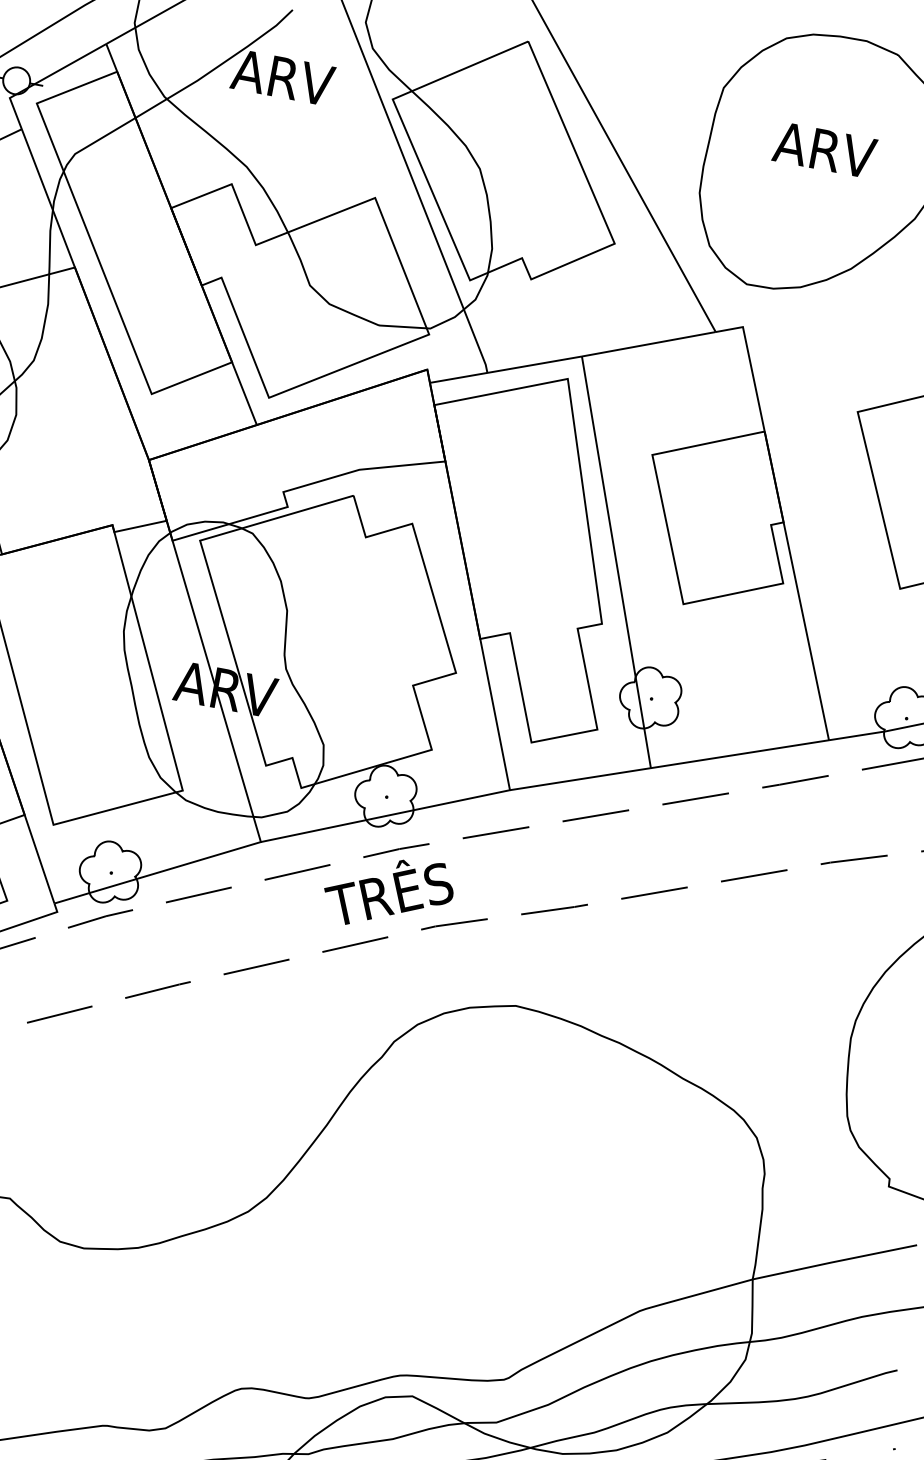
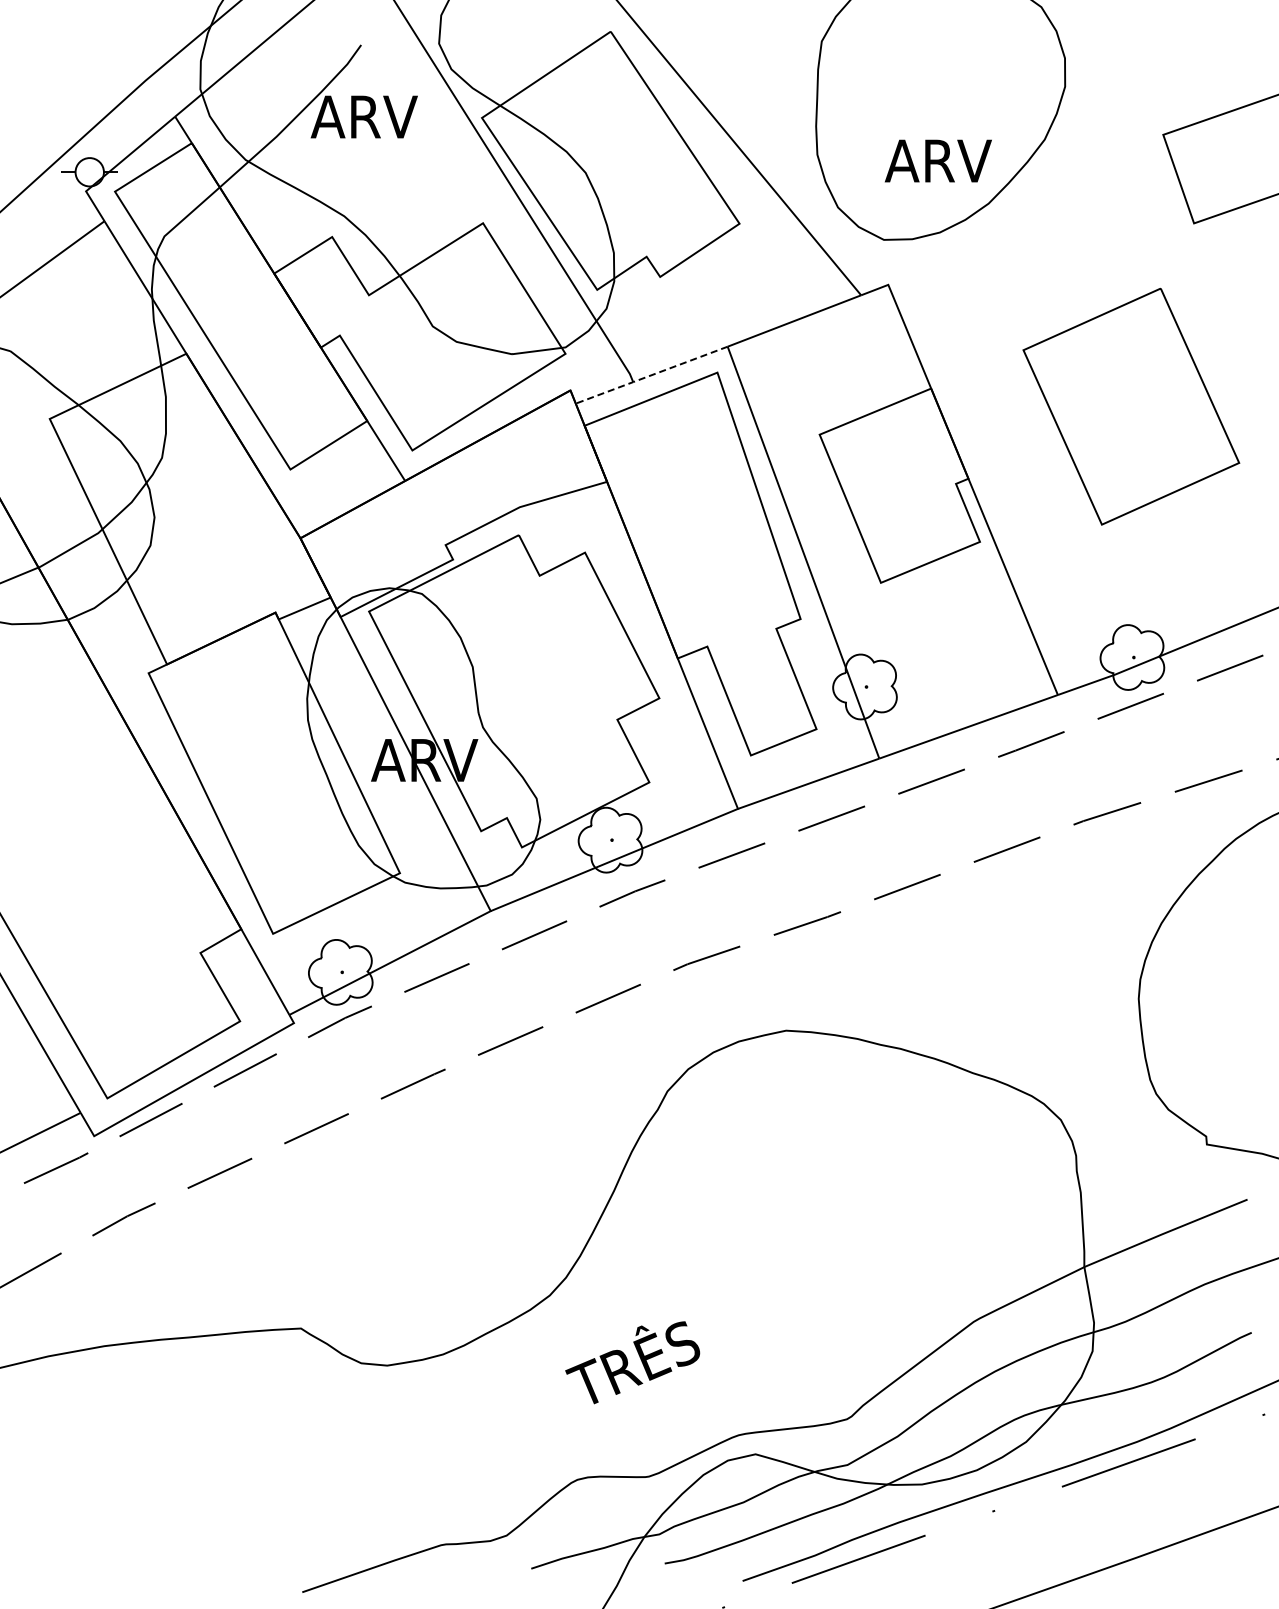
text: (825, 149) -> (938, 160), moved
line: (505, 369) -> (651, 375), solid -> dashed
text: (388, 892) -> (632, 1362), moved

